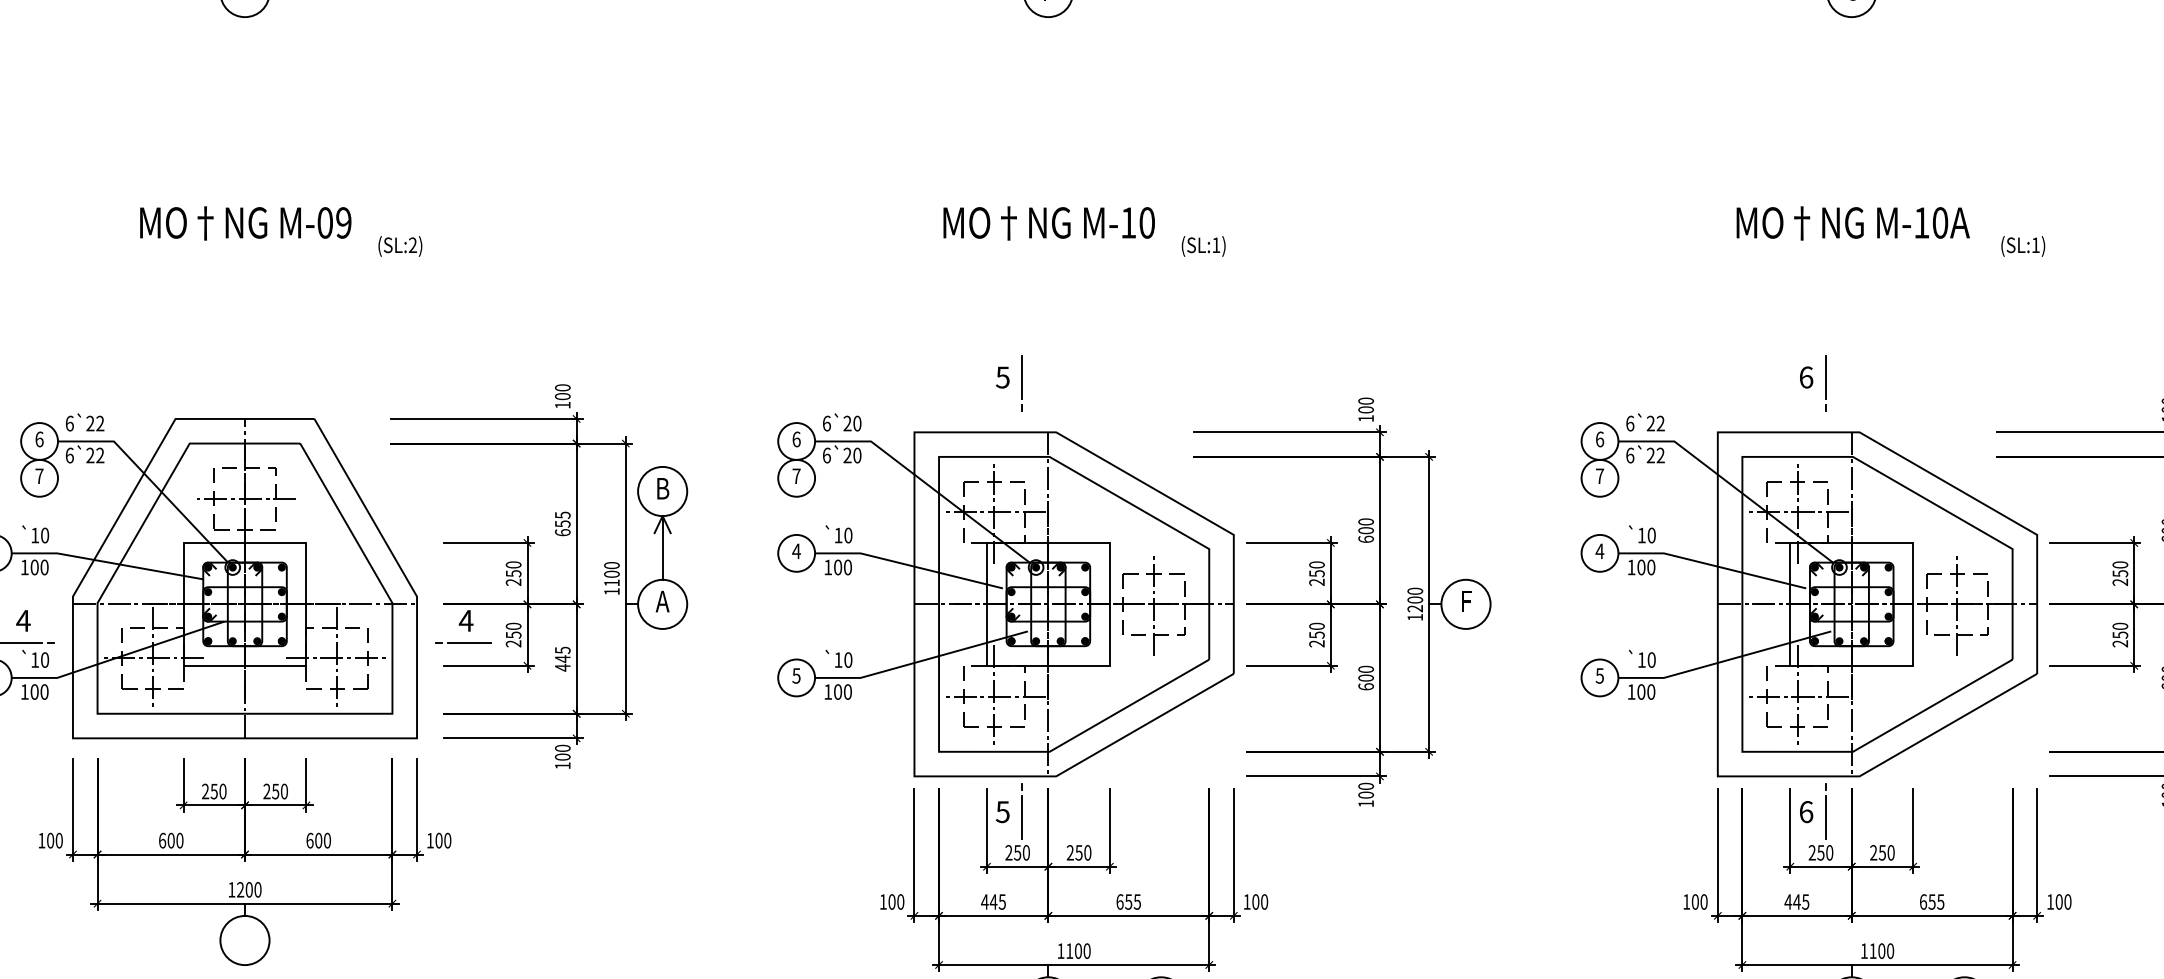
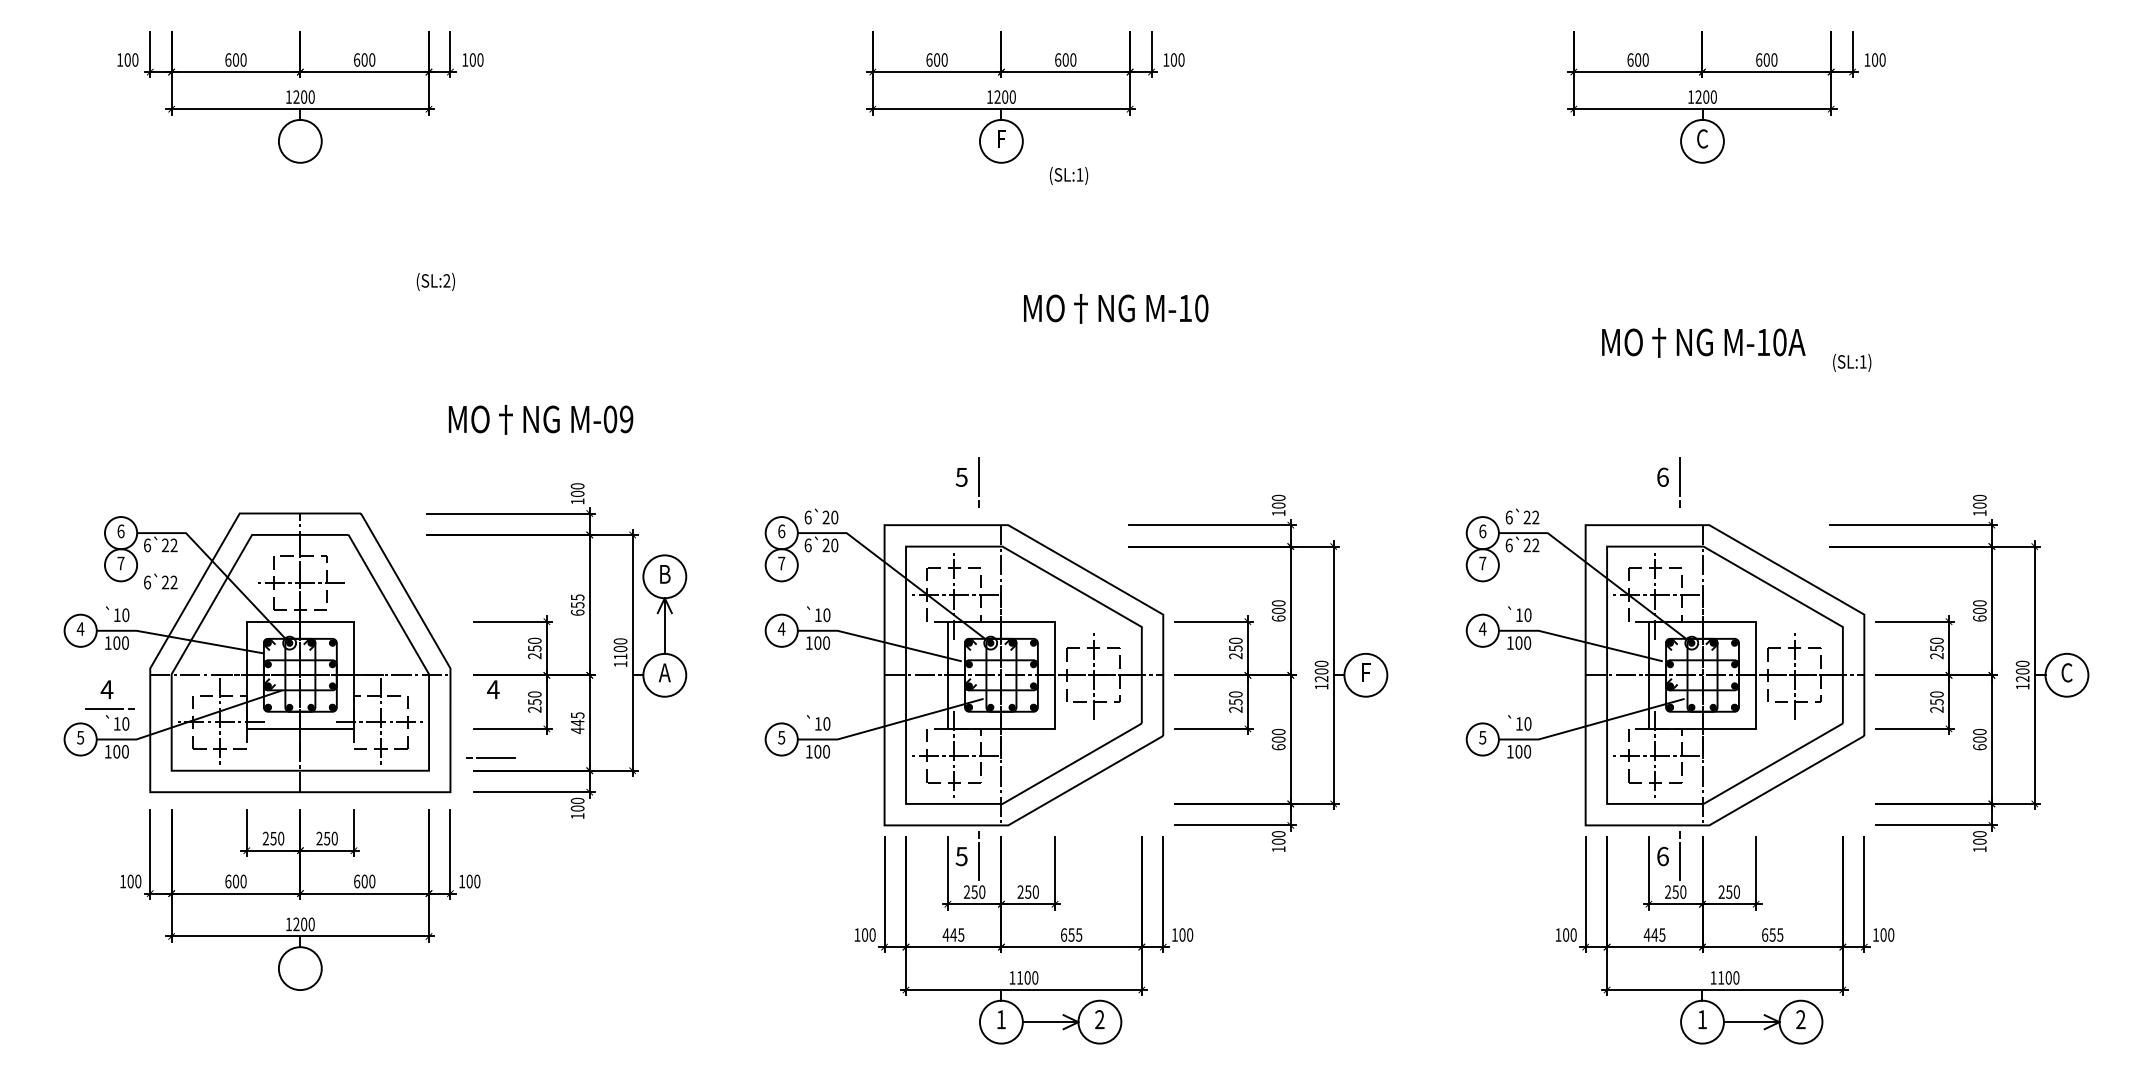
text: (245, 223) -> (540, 419), moved
text: (1049, 223) -> (1116, 308), moved
text: (399, 245) -> (435, 281), moved
text: (1204, 245) -> (1069, 175), moved
text: (84, 422) -> (160, 581), moved
line: (462, 642) -> (490, 757), moved

